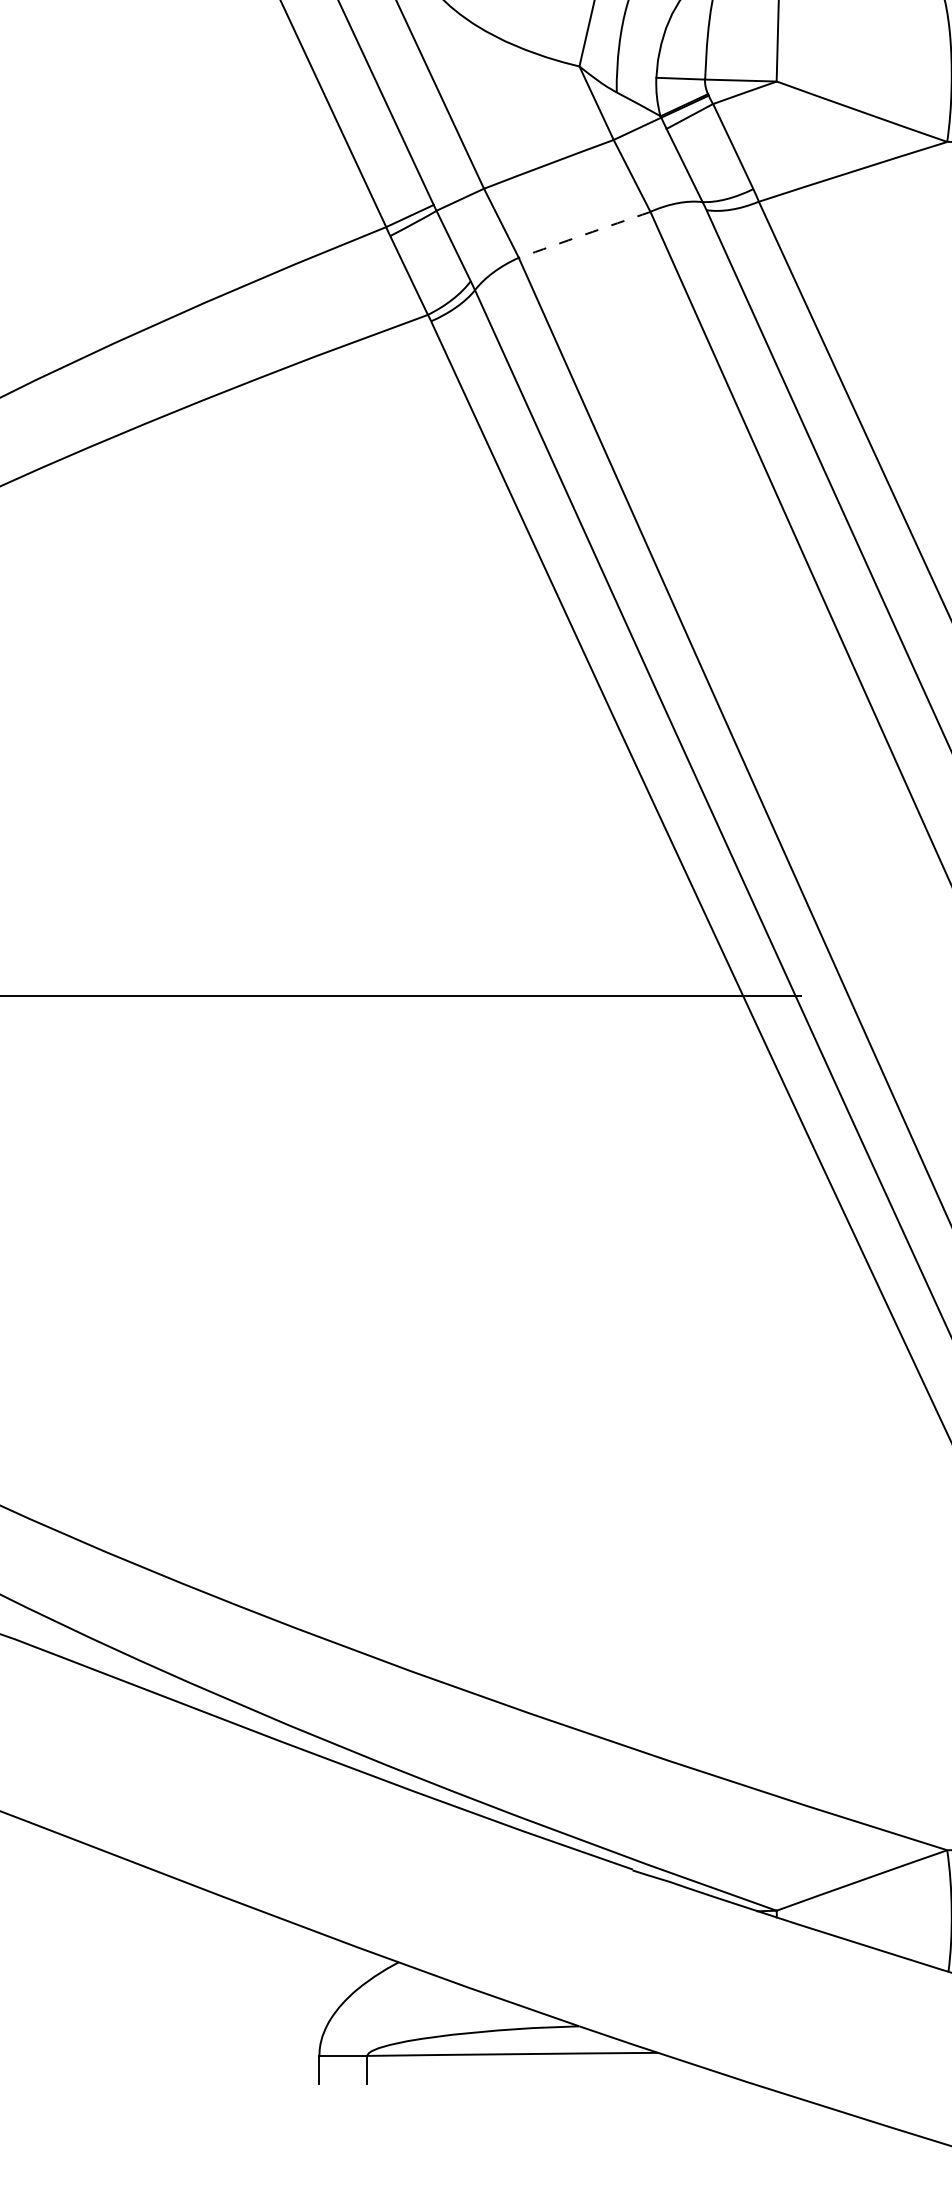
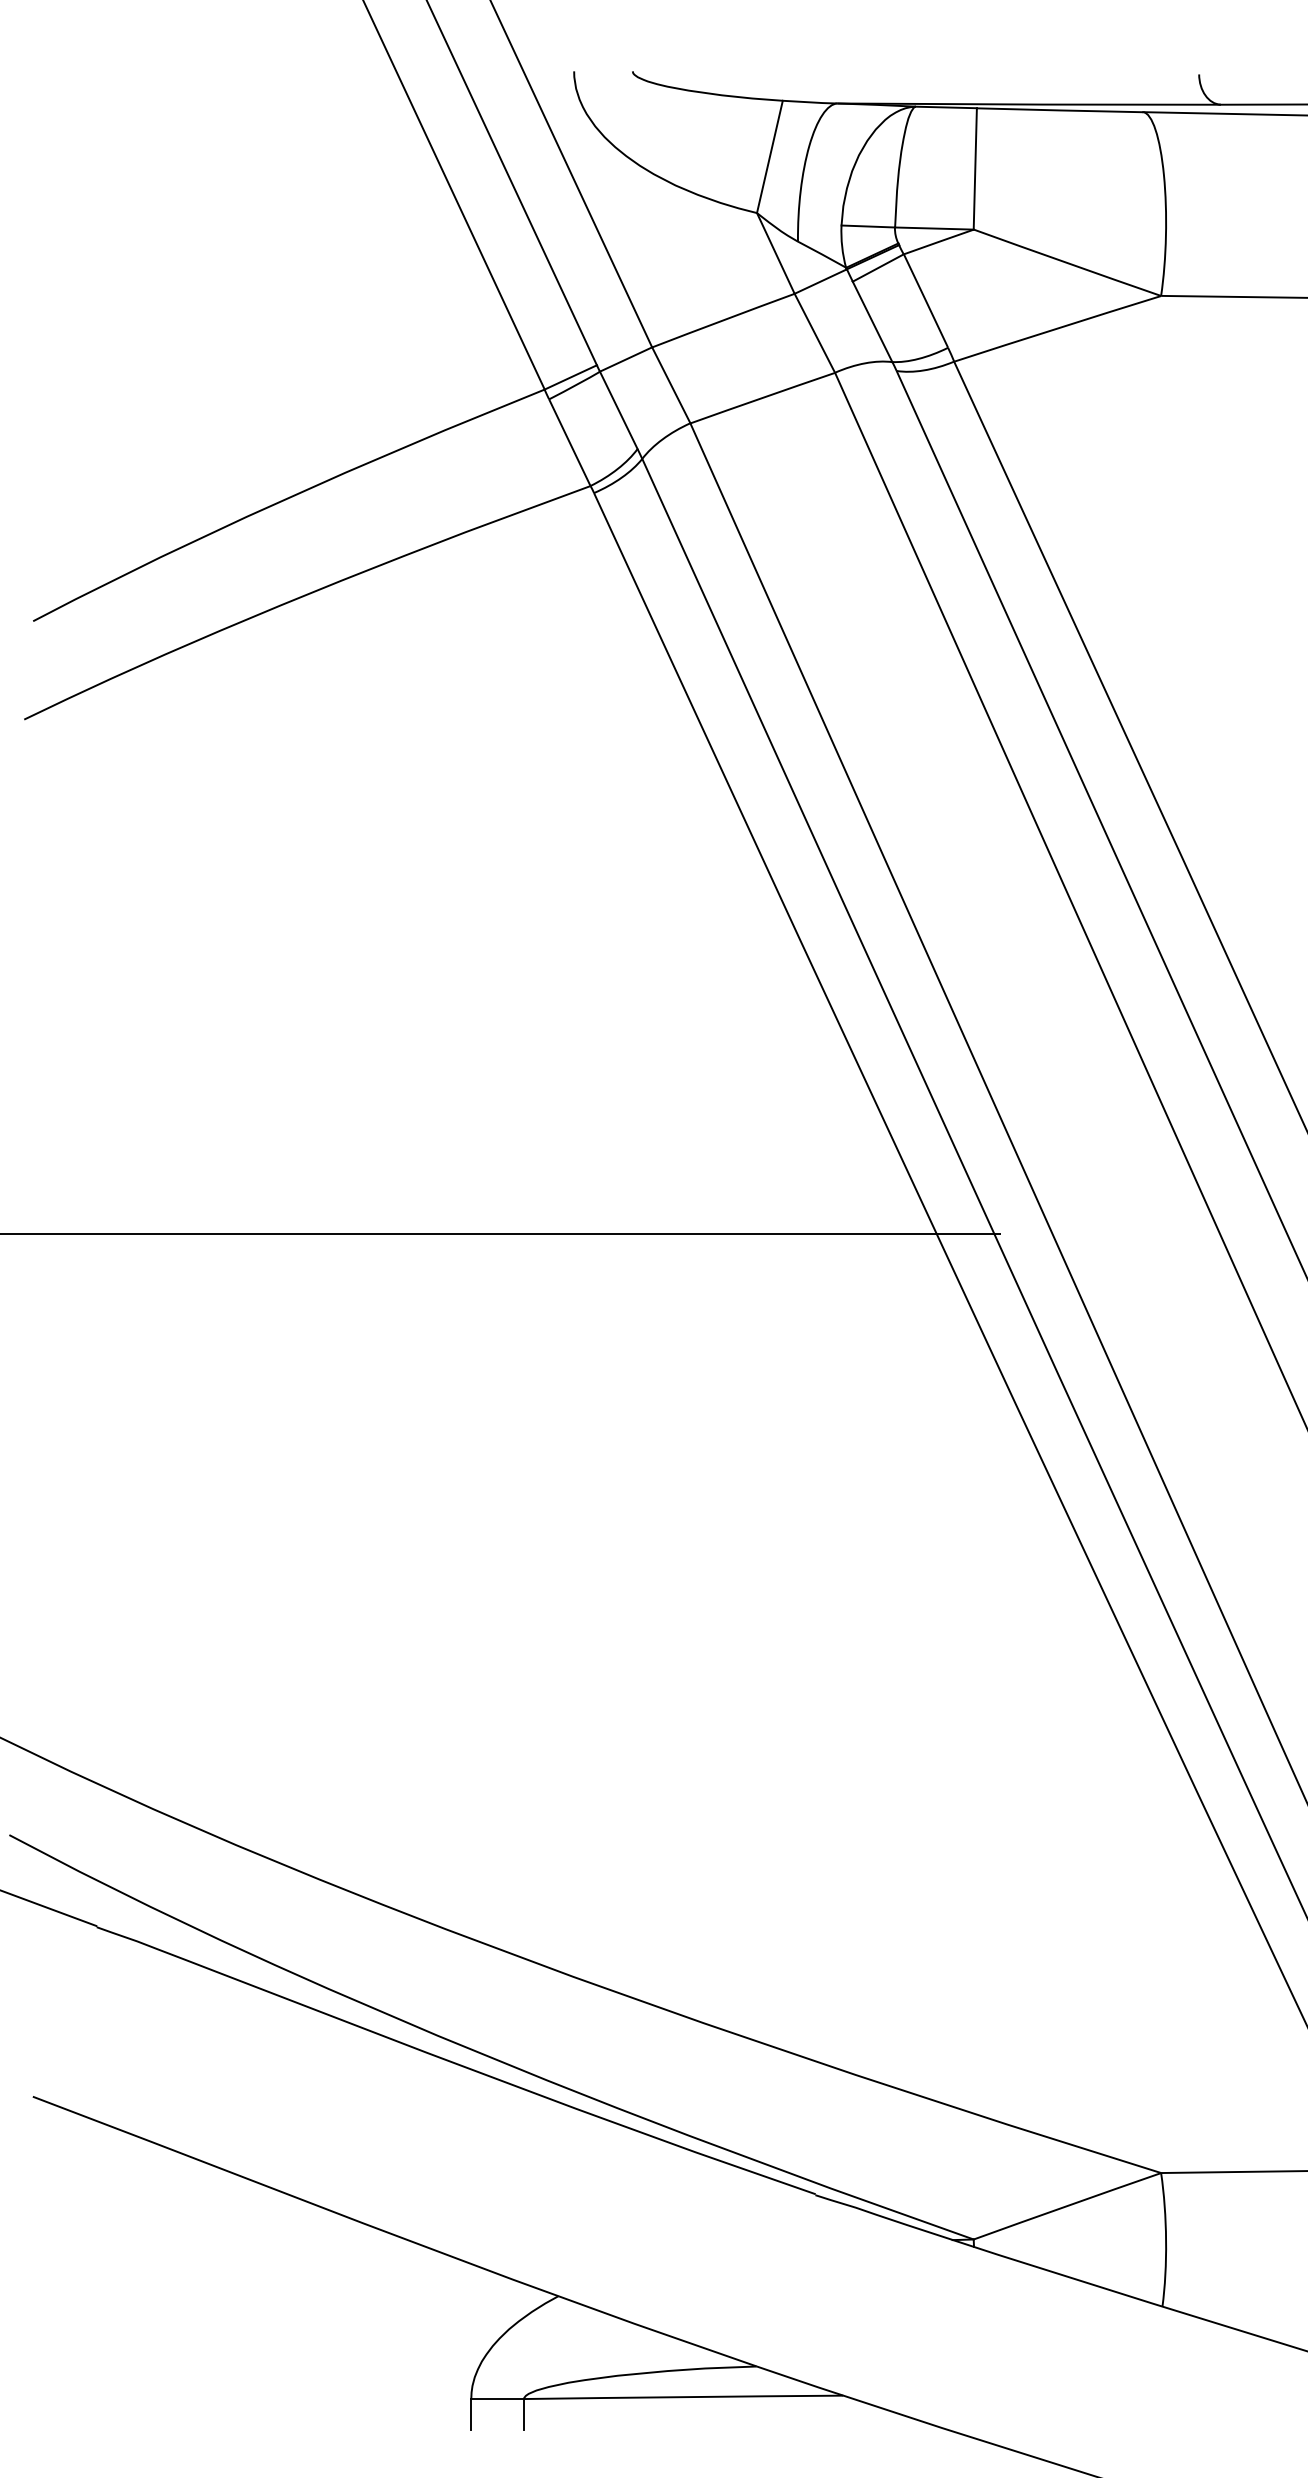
arc: (584, 234) -> (762, 397), dashed -> solid

